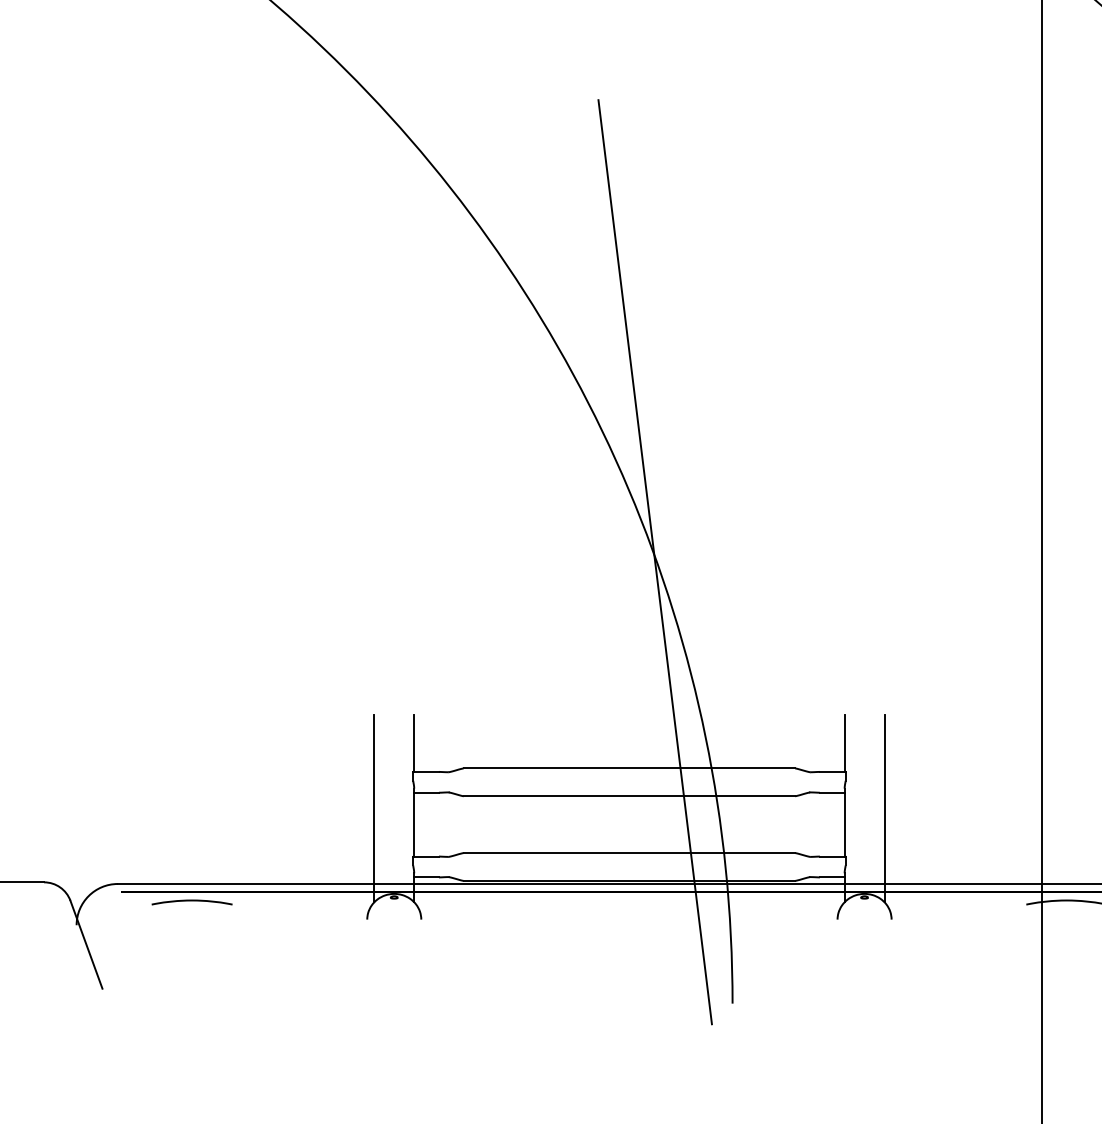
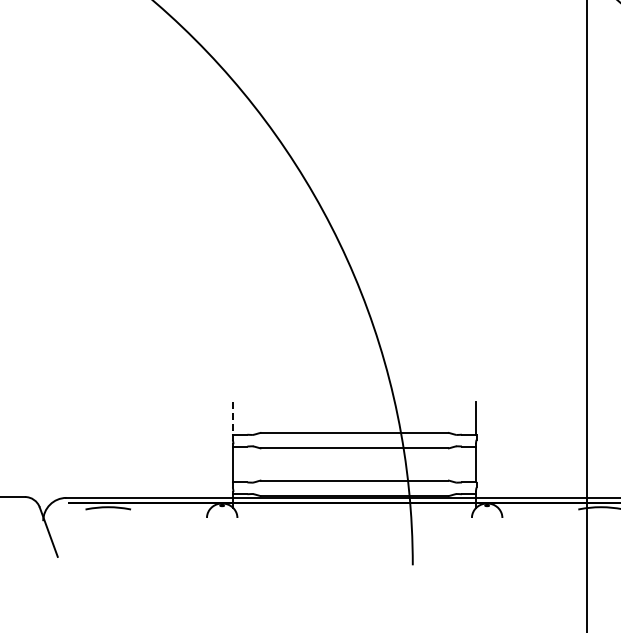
line: (655, 562) -> (369, 316), removed
line: (414, 744) -> (233, 419), solid -> dashed
line: (373, 808) -> (210, 455), removed
line: (884, 808) -> (498, 455), removed

